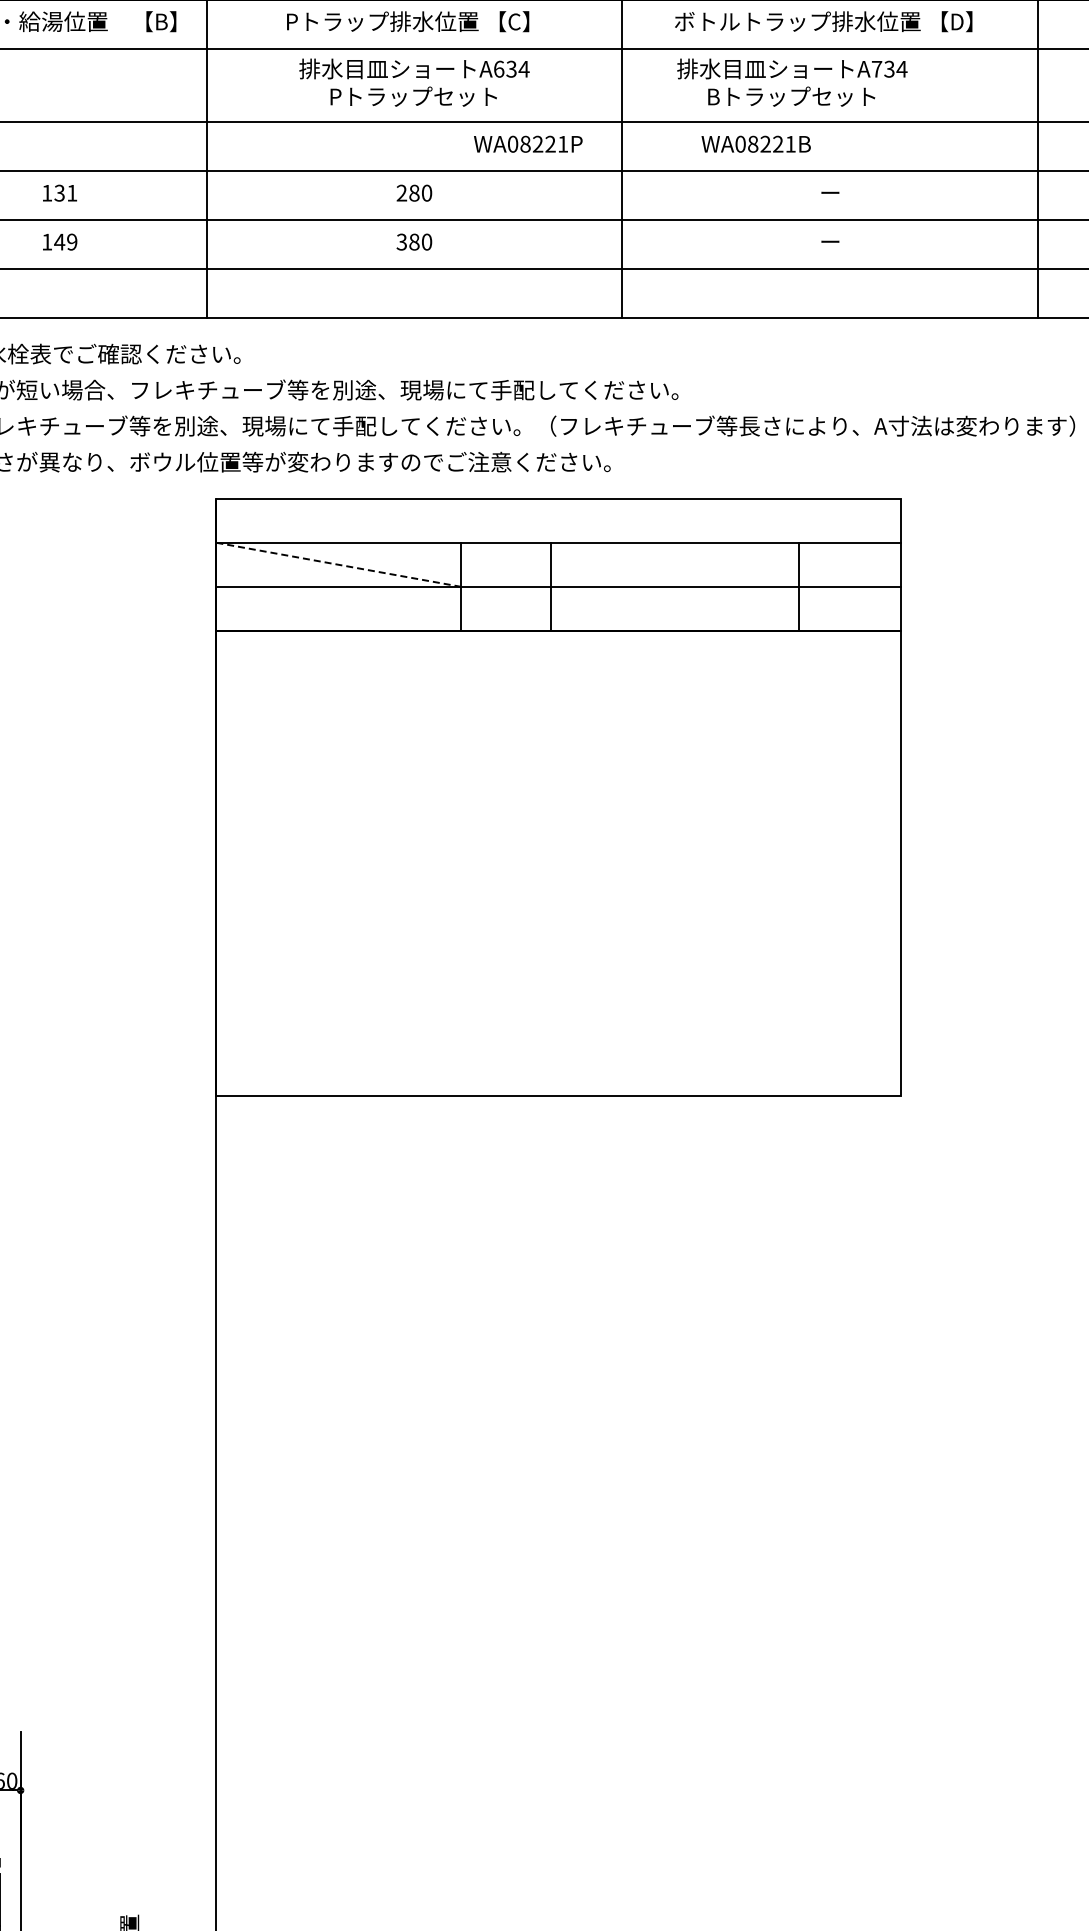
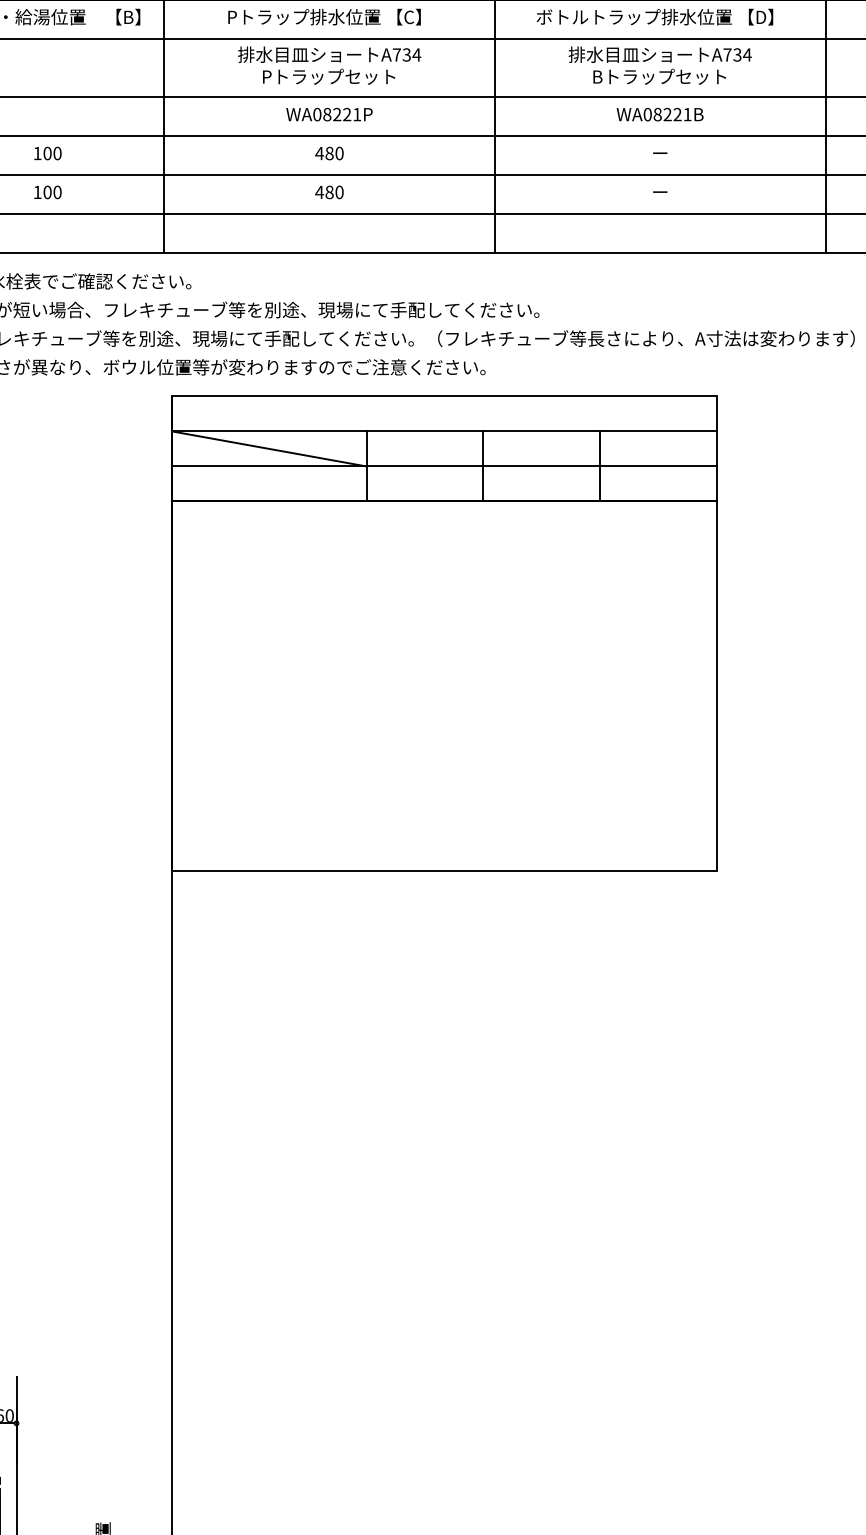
text: (499, 68) -> (397, 54), A634 -> A734
text: (792, 82) -> (660, 65), moved
text: (528, 143) -> (329, 114), moved
text: (755, 143) -> (659, 114), moved
text: (65, 192) -> (52, 152), 131 -> 100
text: (401, 192) -> (319, 152), 280 -> 480
text: (65, 241) -> (52, 191), 149 -> 100
text: (401, 241) -> (319, 191), 380 -> 480
line: (339, 564) -> (270, 448), dashed -> solid
line: (550, 586) -> (483, 466), moved
line: (798, 586) -> (599, 466), moved

